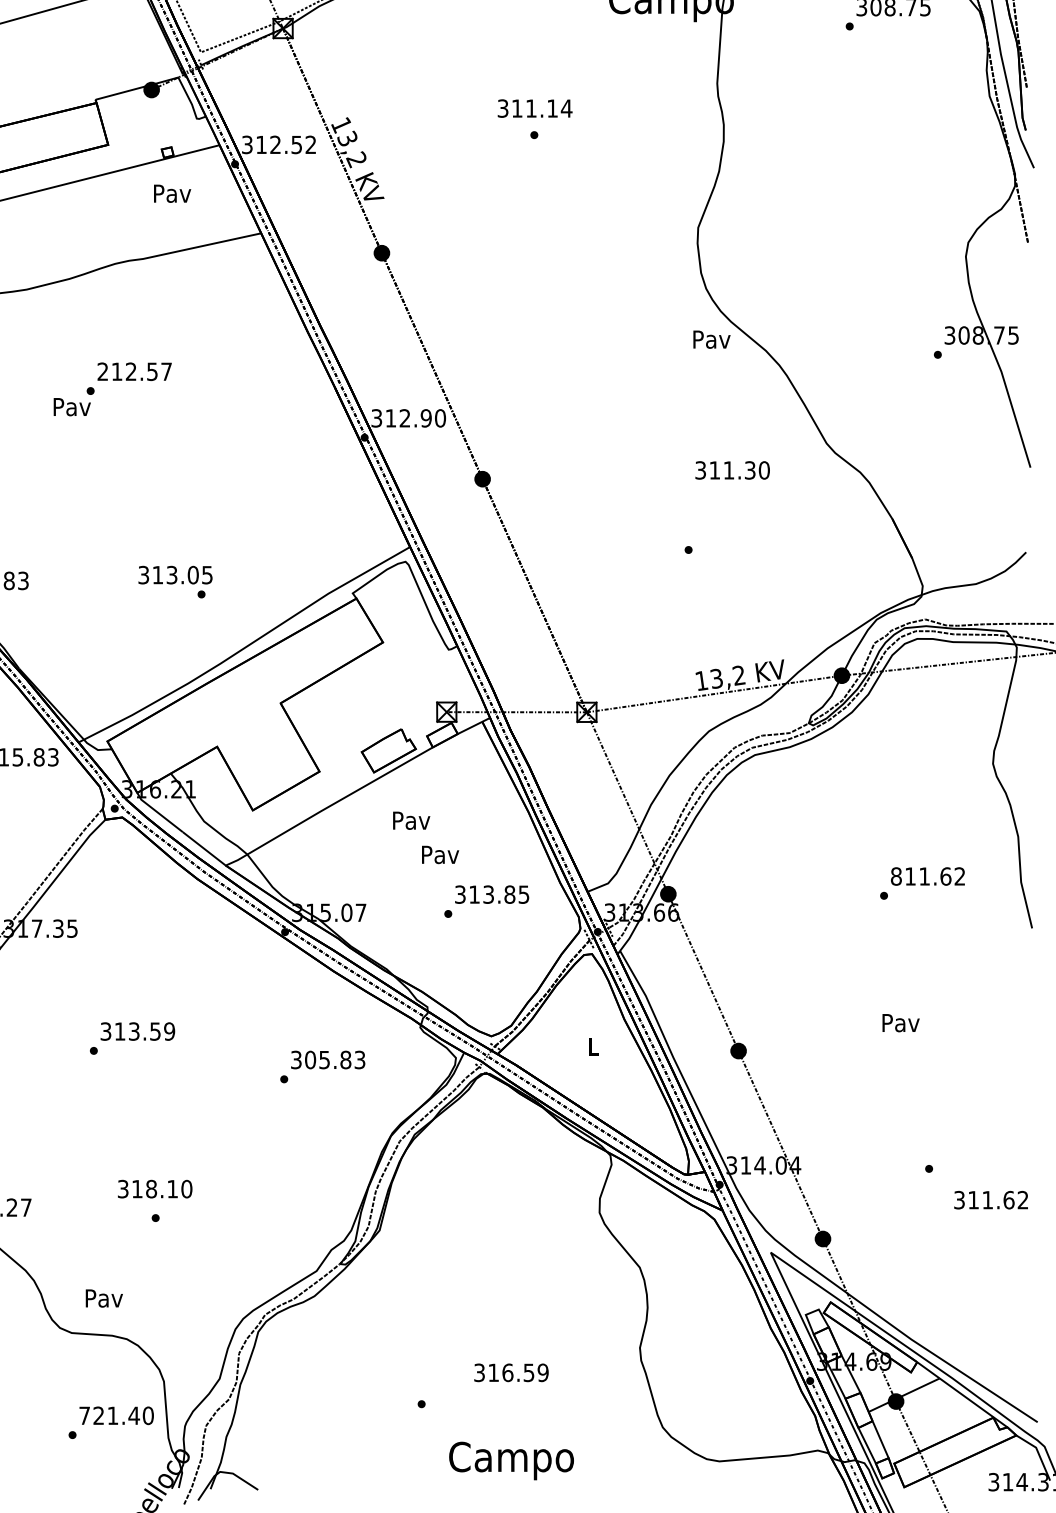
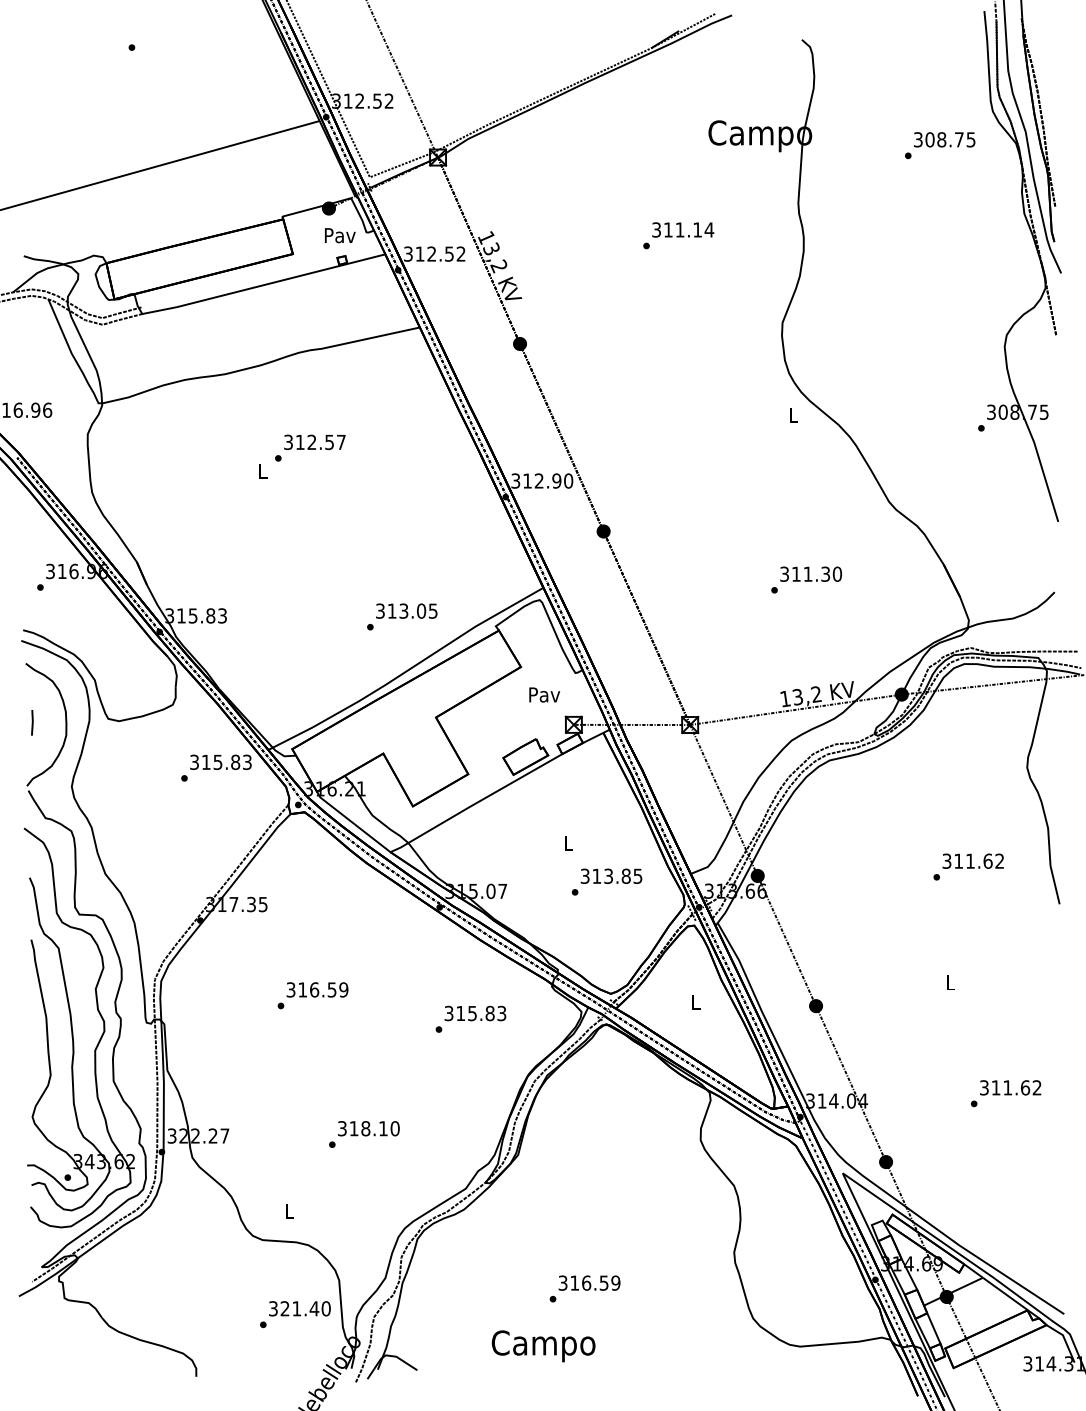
text: (535, 108) -> (683, 229), moved
text: (172, 193) -> (340, 235), moved
text: (711, 339) -> (793, 415), Pav -> L
text: (102, 371) -> (288, 442), 212.57 -> 312.57
text: (71, 406) -> (262, 471), Pav -> L
text: (733, 469) -> (811, 573), moved
text: (175, 574) -> (406, 610), moved
text: (411, 820) -> (544, 694), moved
text: (440, 853) -> (568, 842), Pav -> L
text: (895, 875) -> (946, 860), 811.62 -> 311.62
text: (900, 1022) -> (950, 982), Pav -> L
text: (134, 1031) -> (314, 989), 313.59 -> 316.59
text: (310, 1059) -> (460, 1013), 305.83 -> 315.83
text: (154, 1188) -> (368, 1128), moved
text: (990, 1199) -> (1010, 1087), moved
text: (104, 1298) -> (289, 1211), Pav -> L
text: (511, 1372) -> (589, 1282), moved
text: (84, 1415) -> (273, 1308), 721.40 -> 321.40
text: (511, 1461) -> (543, 1346), moved

